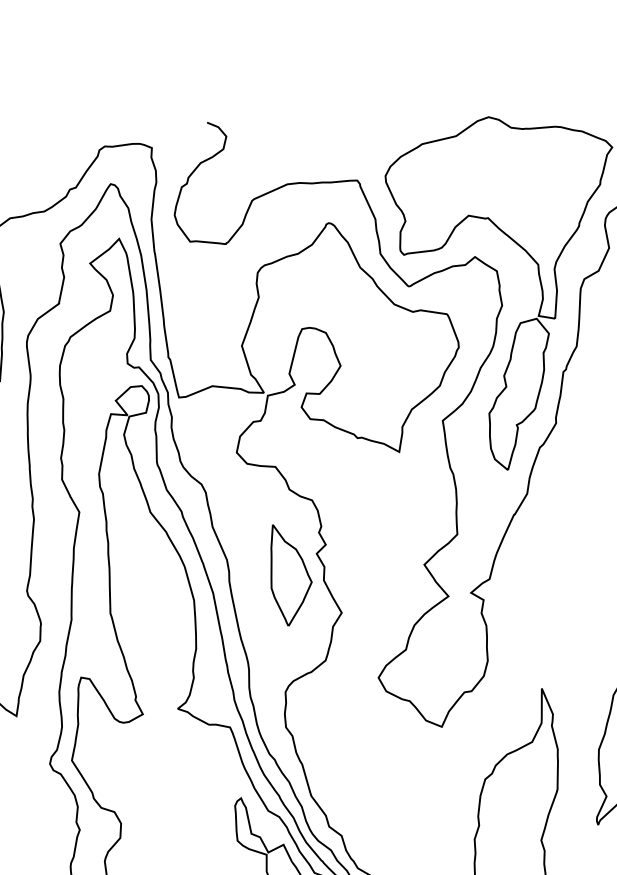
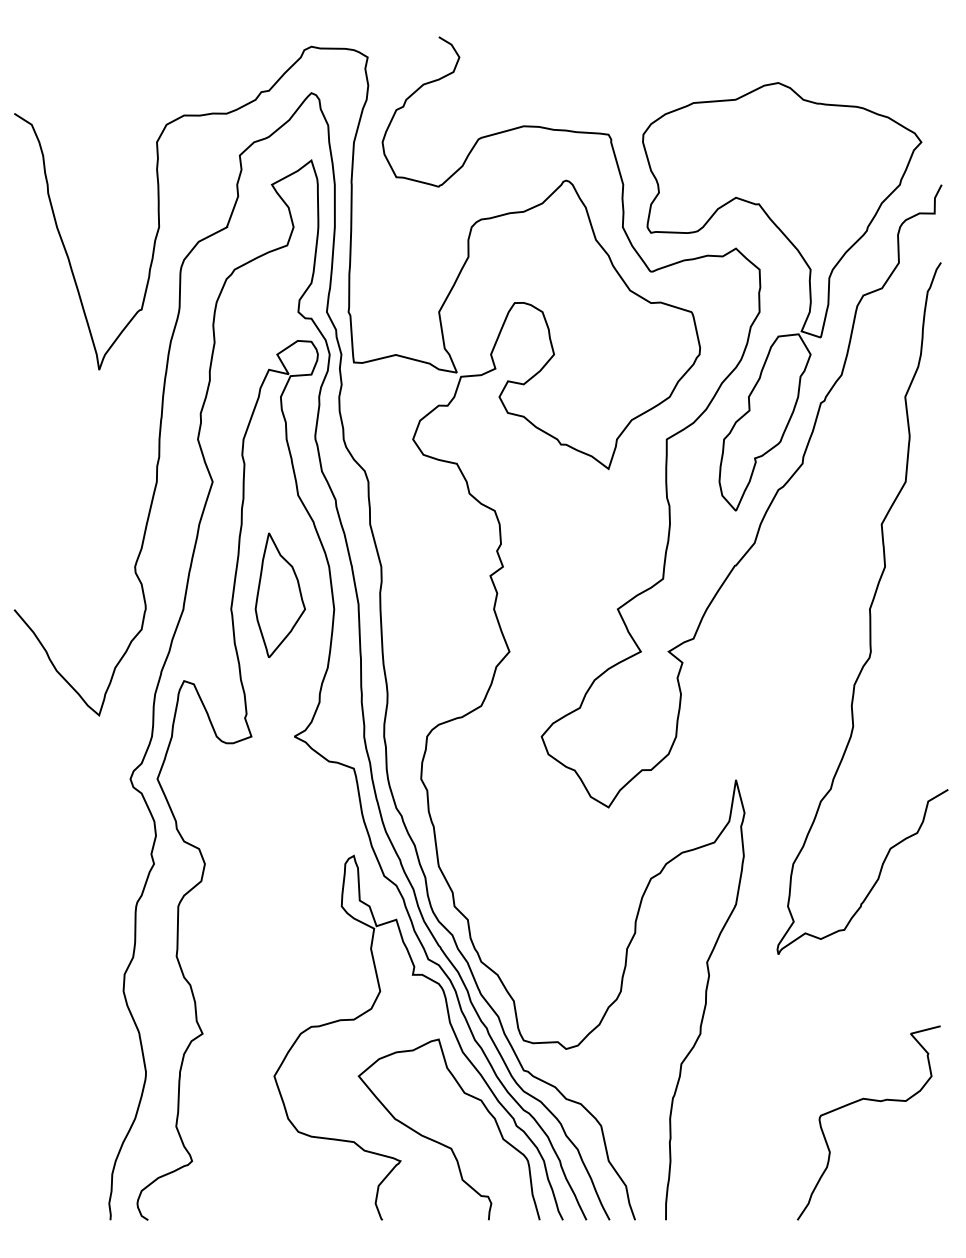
part: (289, 573) -> (279, 594), moved

